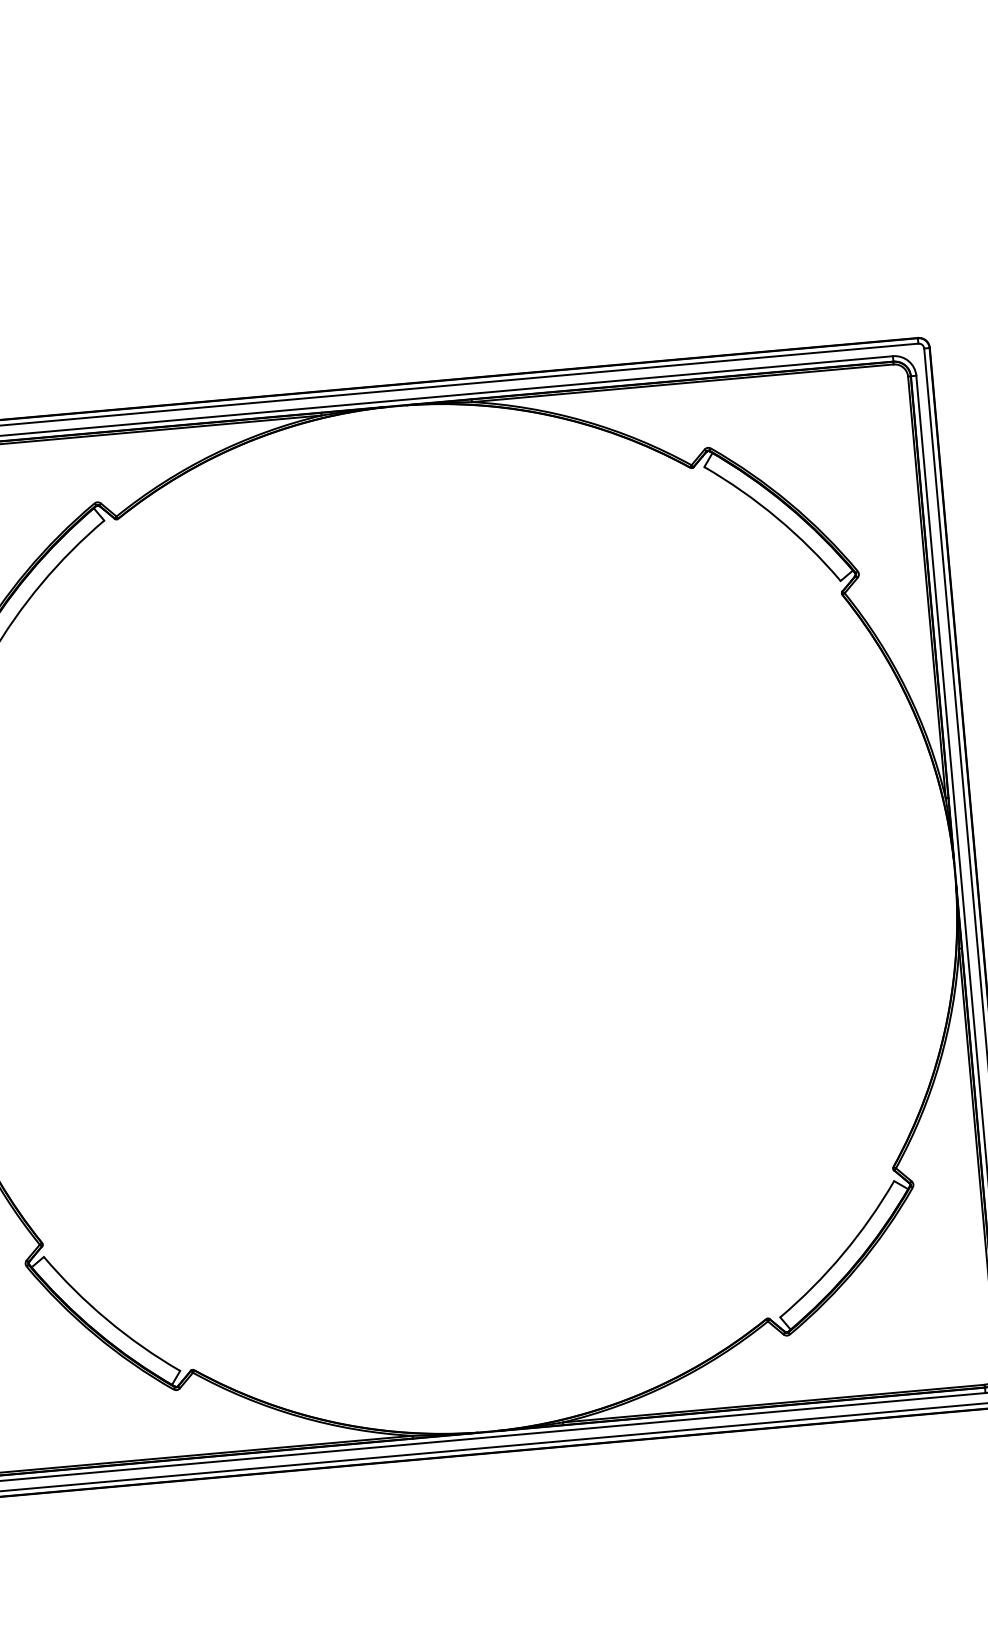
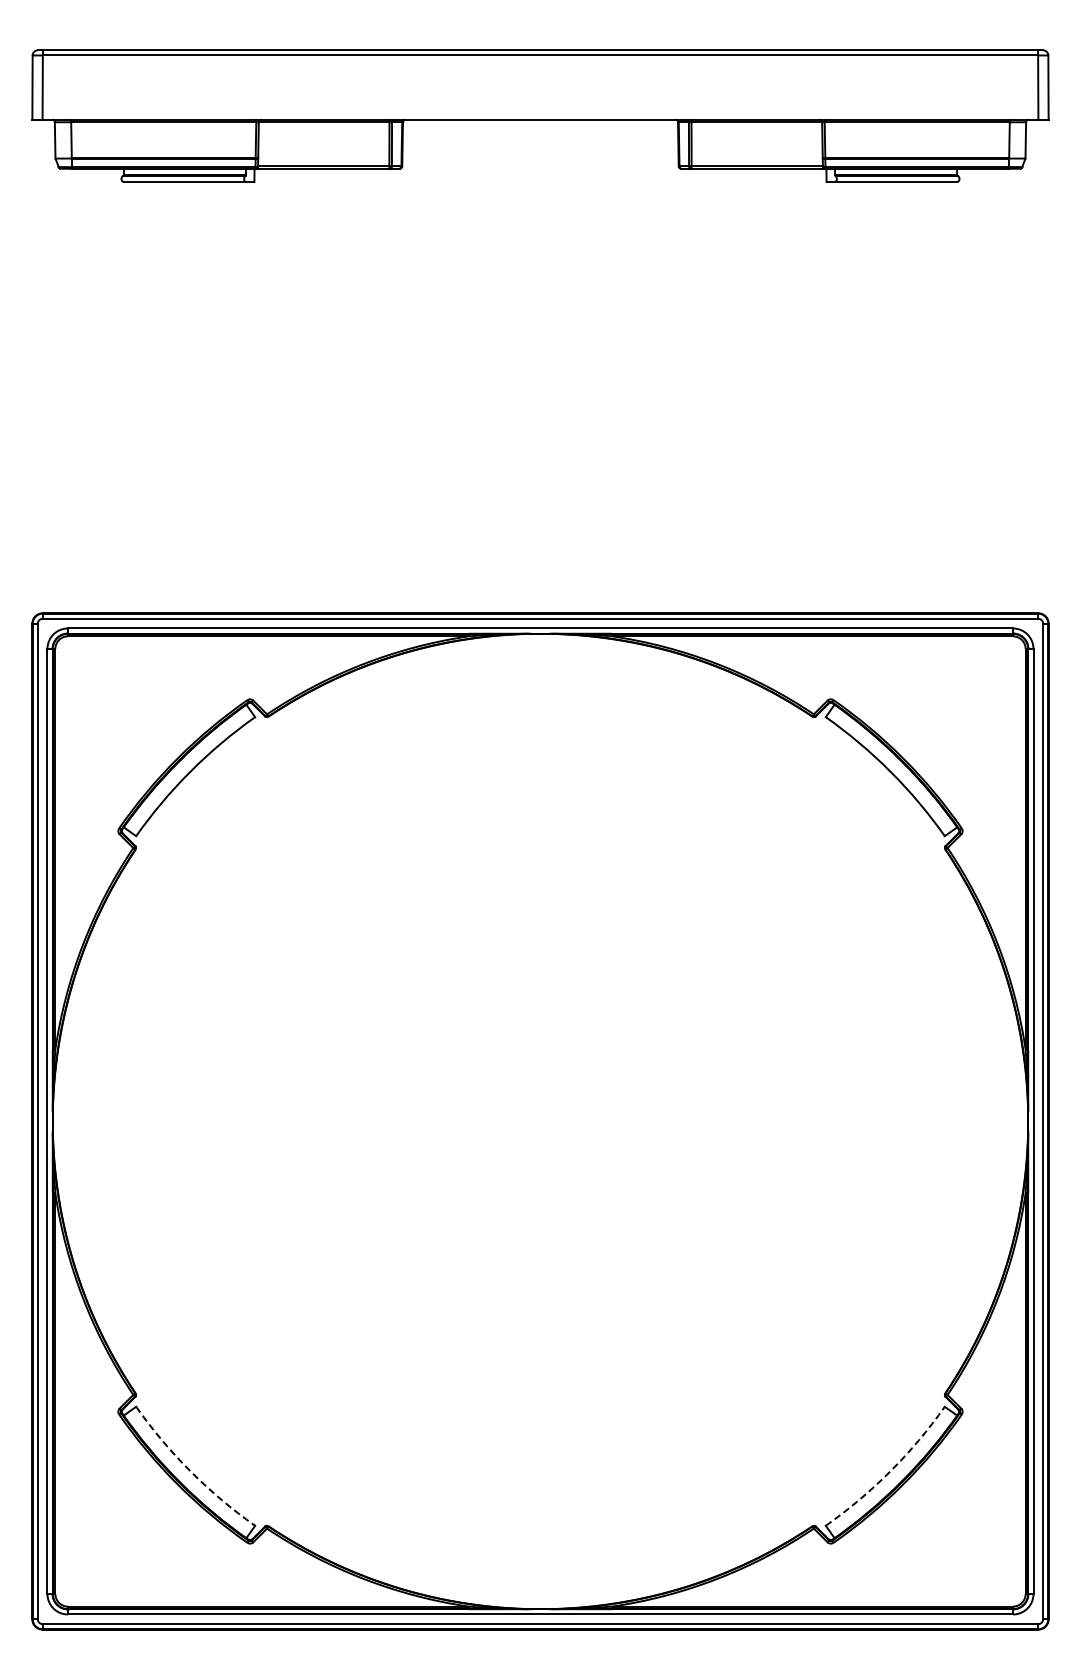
arc: (843, 1254) -> (890, 1471), solid -> dashed
arc: (107, 1319) -> (190, 1471), solid -> dashed

